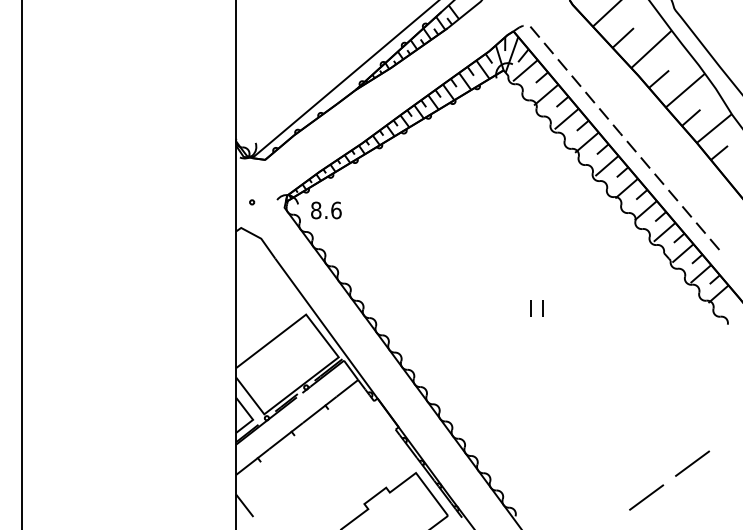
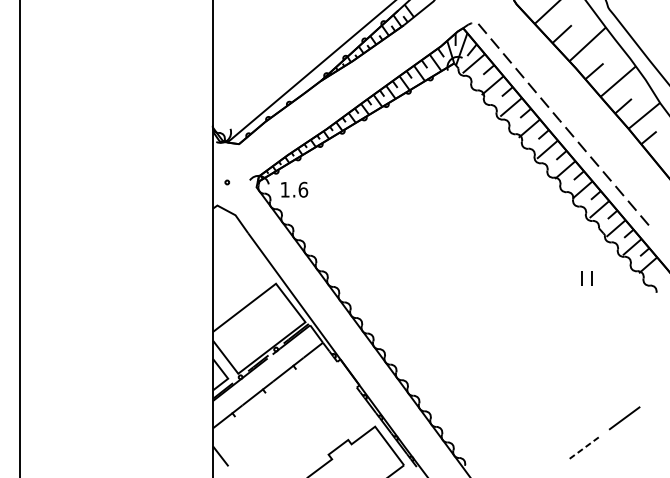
text: (316, 210) -> (285, 189), 8.6 -> 1.6
part: (536, 308) -> (586, 278), moved
line: (646, 497) -> (583, 448), solid -> dashed

